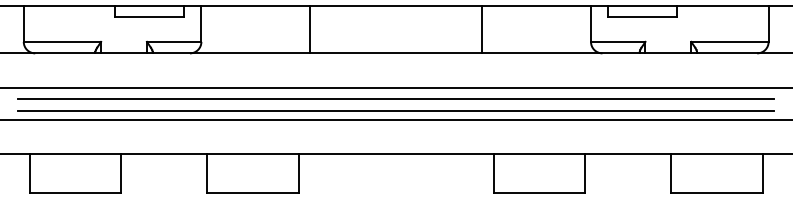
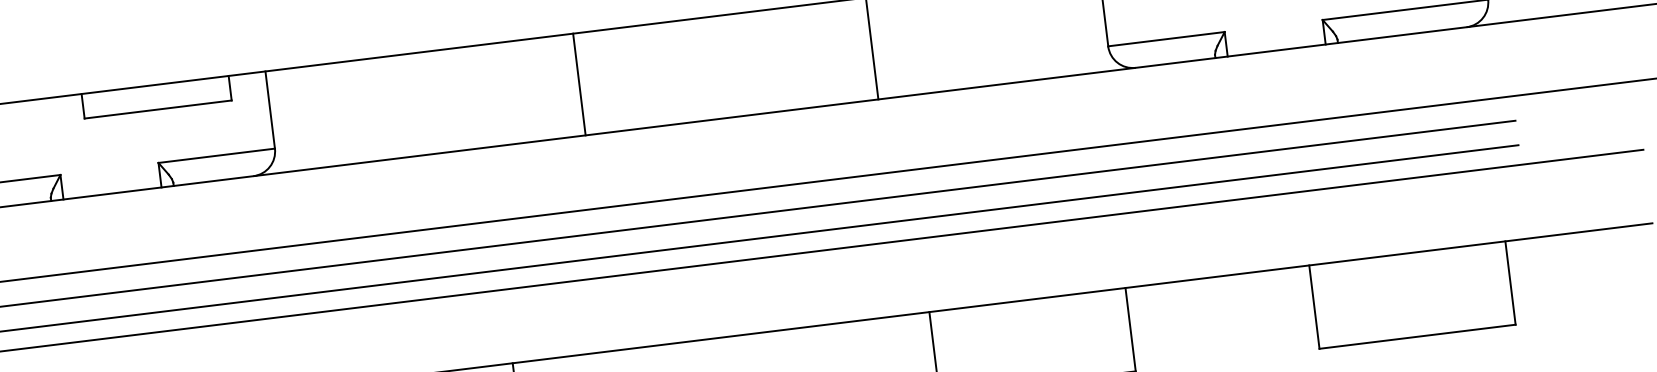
line: (310, 29) -> (579, 84), moved

